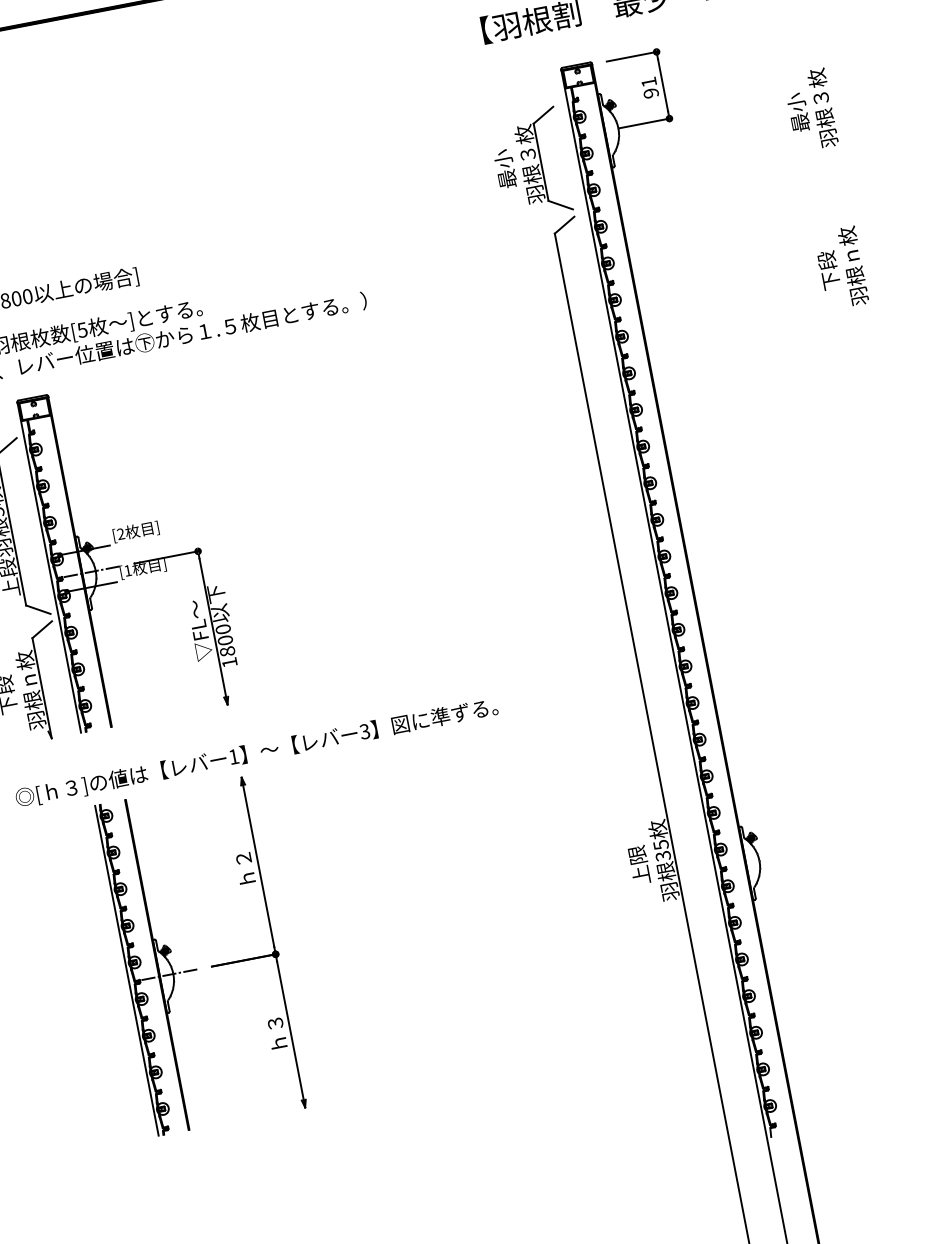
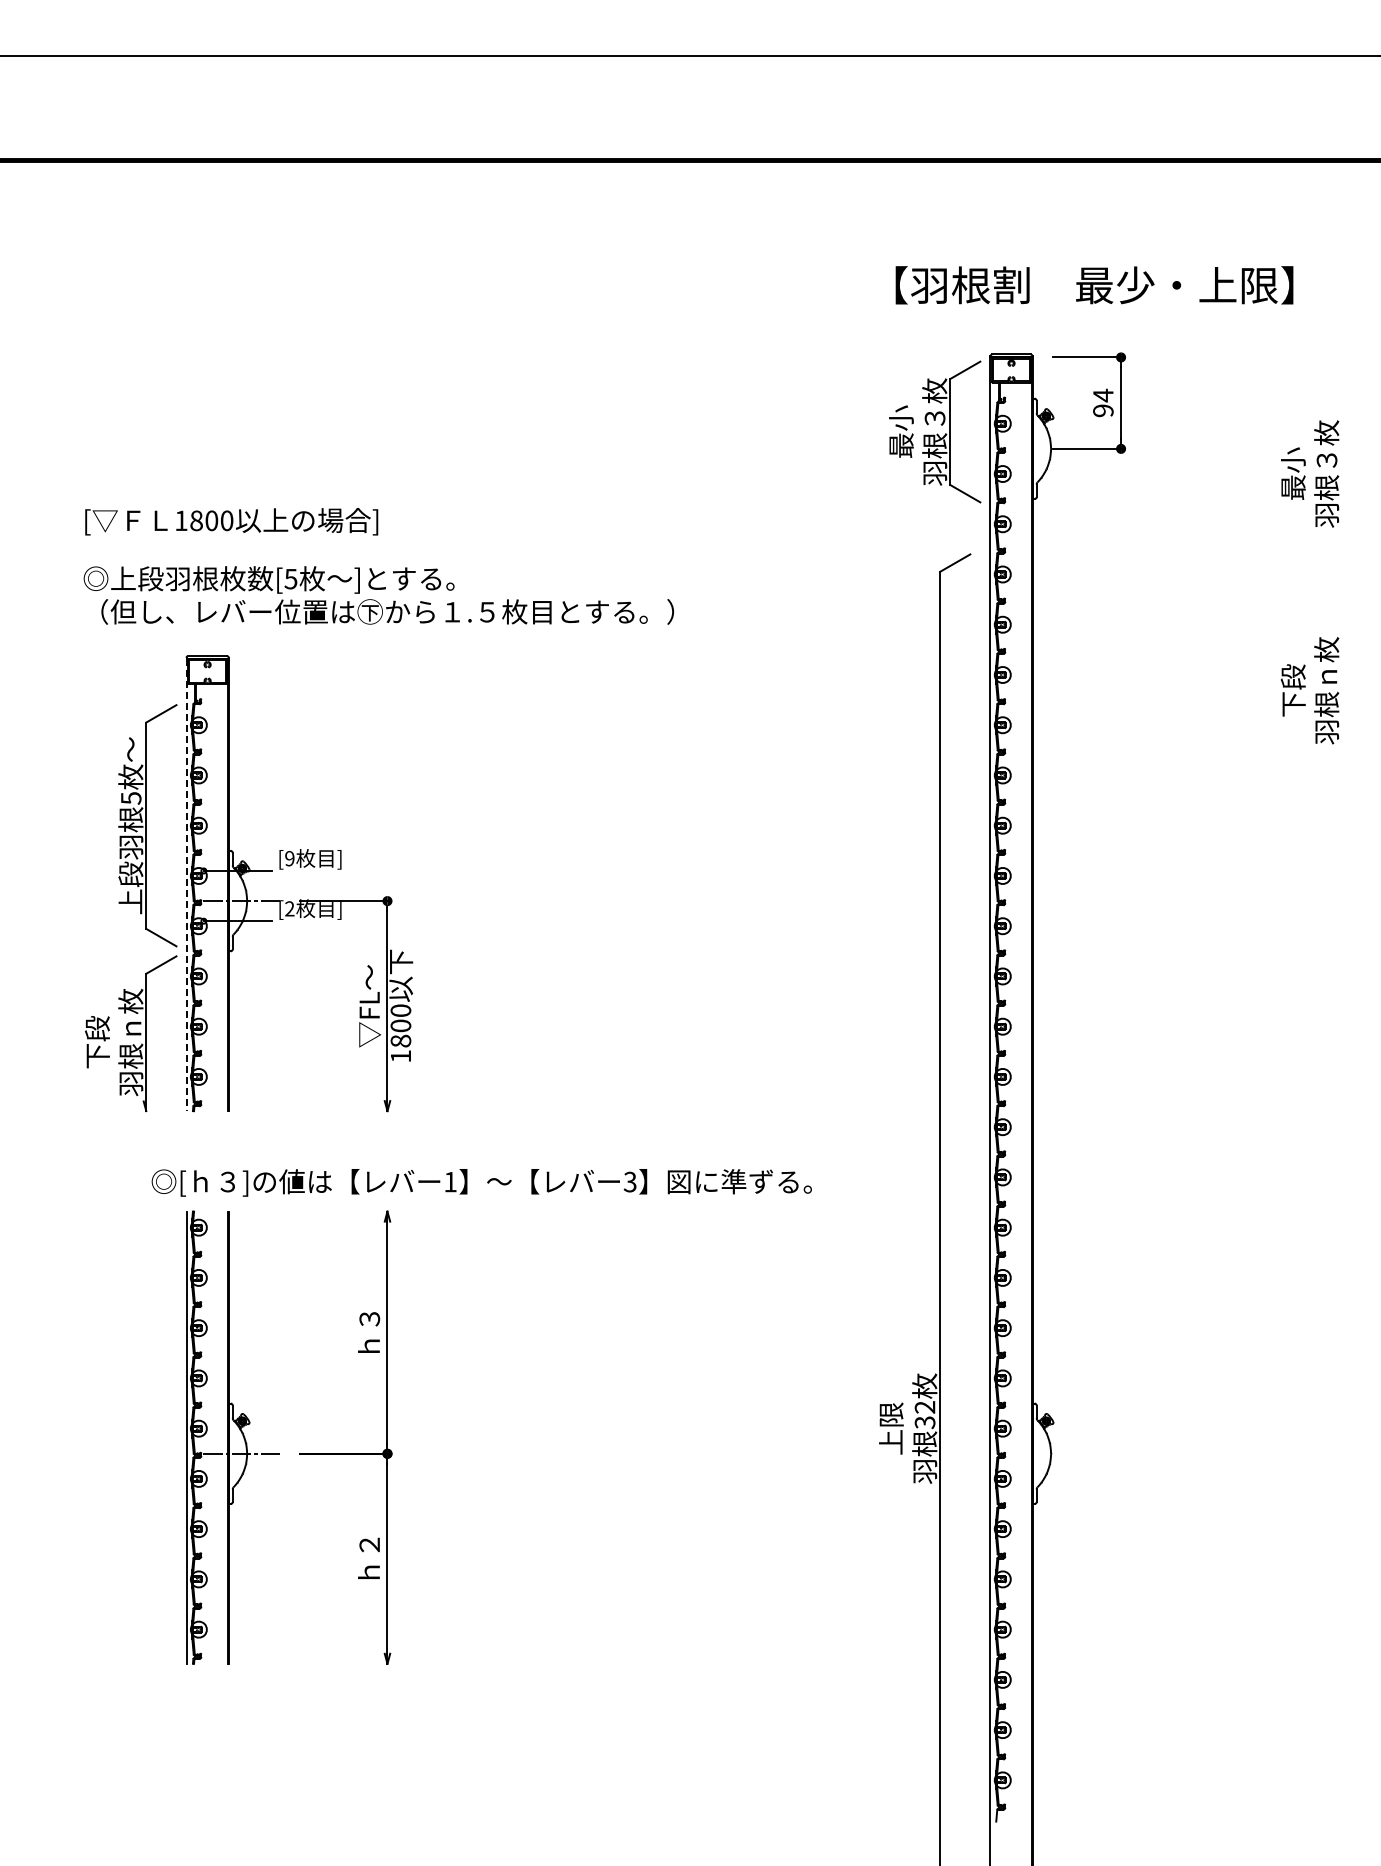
text: (649, 82) -> (1103, 395), 91 -> 94
part: (530, 164) -> (935, 431), moved
text: (120, 534) -> (289, 858), [2 -> [9
line: (49, 568) -> (186, 885), solid -> dashed
text: (127, 570) -> (289, 908), [1 -> [2
text: (256, 752) -> (481, 1182), moved
text: (660, 845) -> (924, 1407), 35 -> 32
text: (244, 858) -> (370, 1318), ｈ２ -> ｈ３
text: (276, 1022) -> (370, 1544), ｈ３ -> ｈ２

